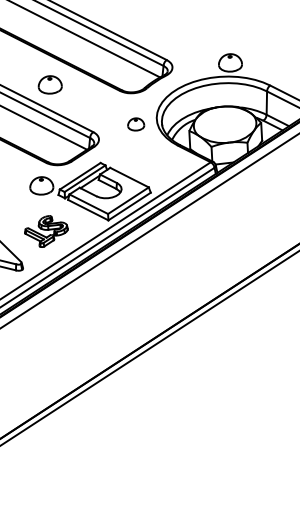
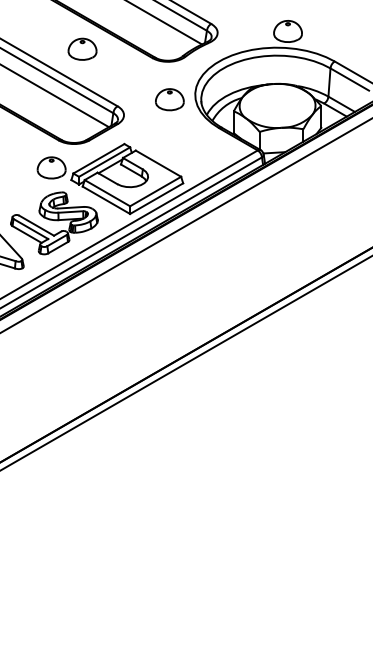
part: (50, 84) -> (82, 48), moved
part: (135, 124) -> (169, 99), size x1.43
part: (46, 231) -> (54, 223), size x1.67

